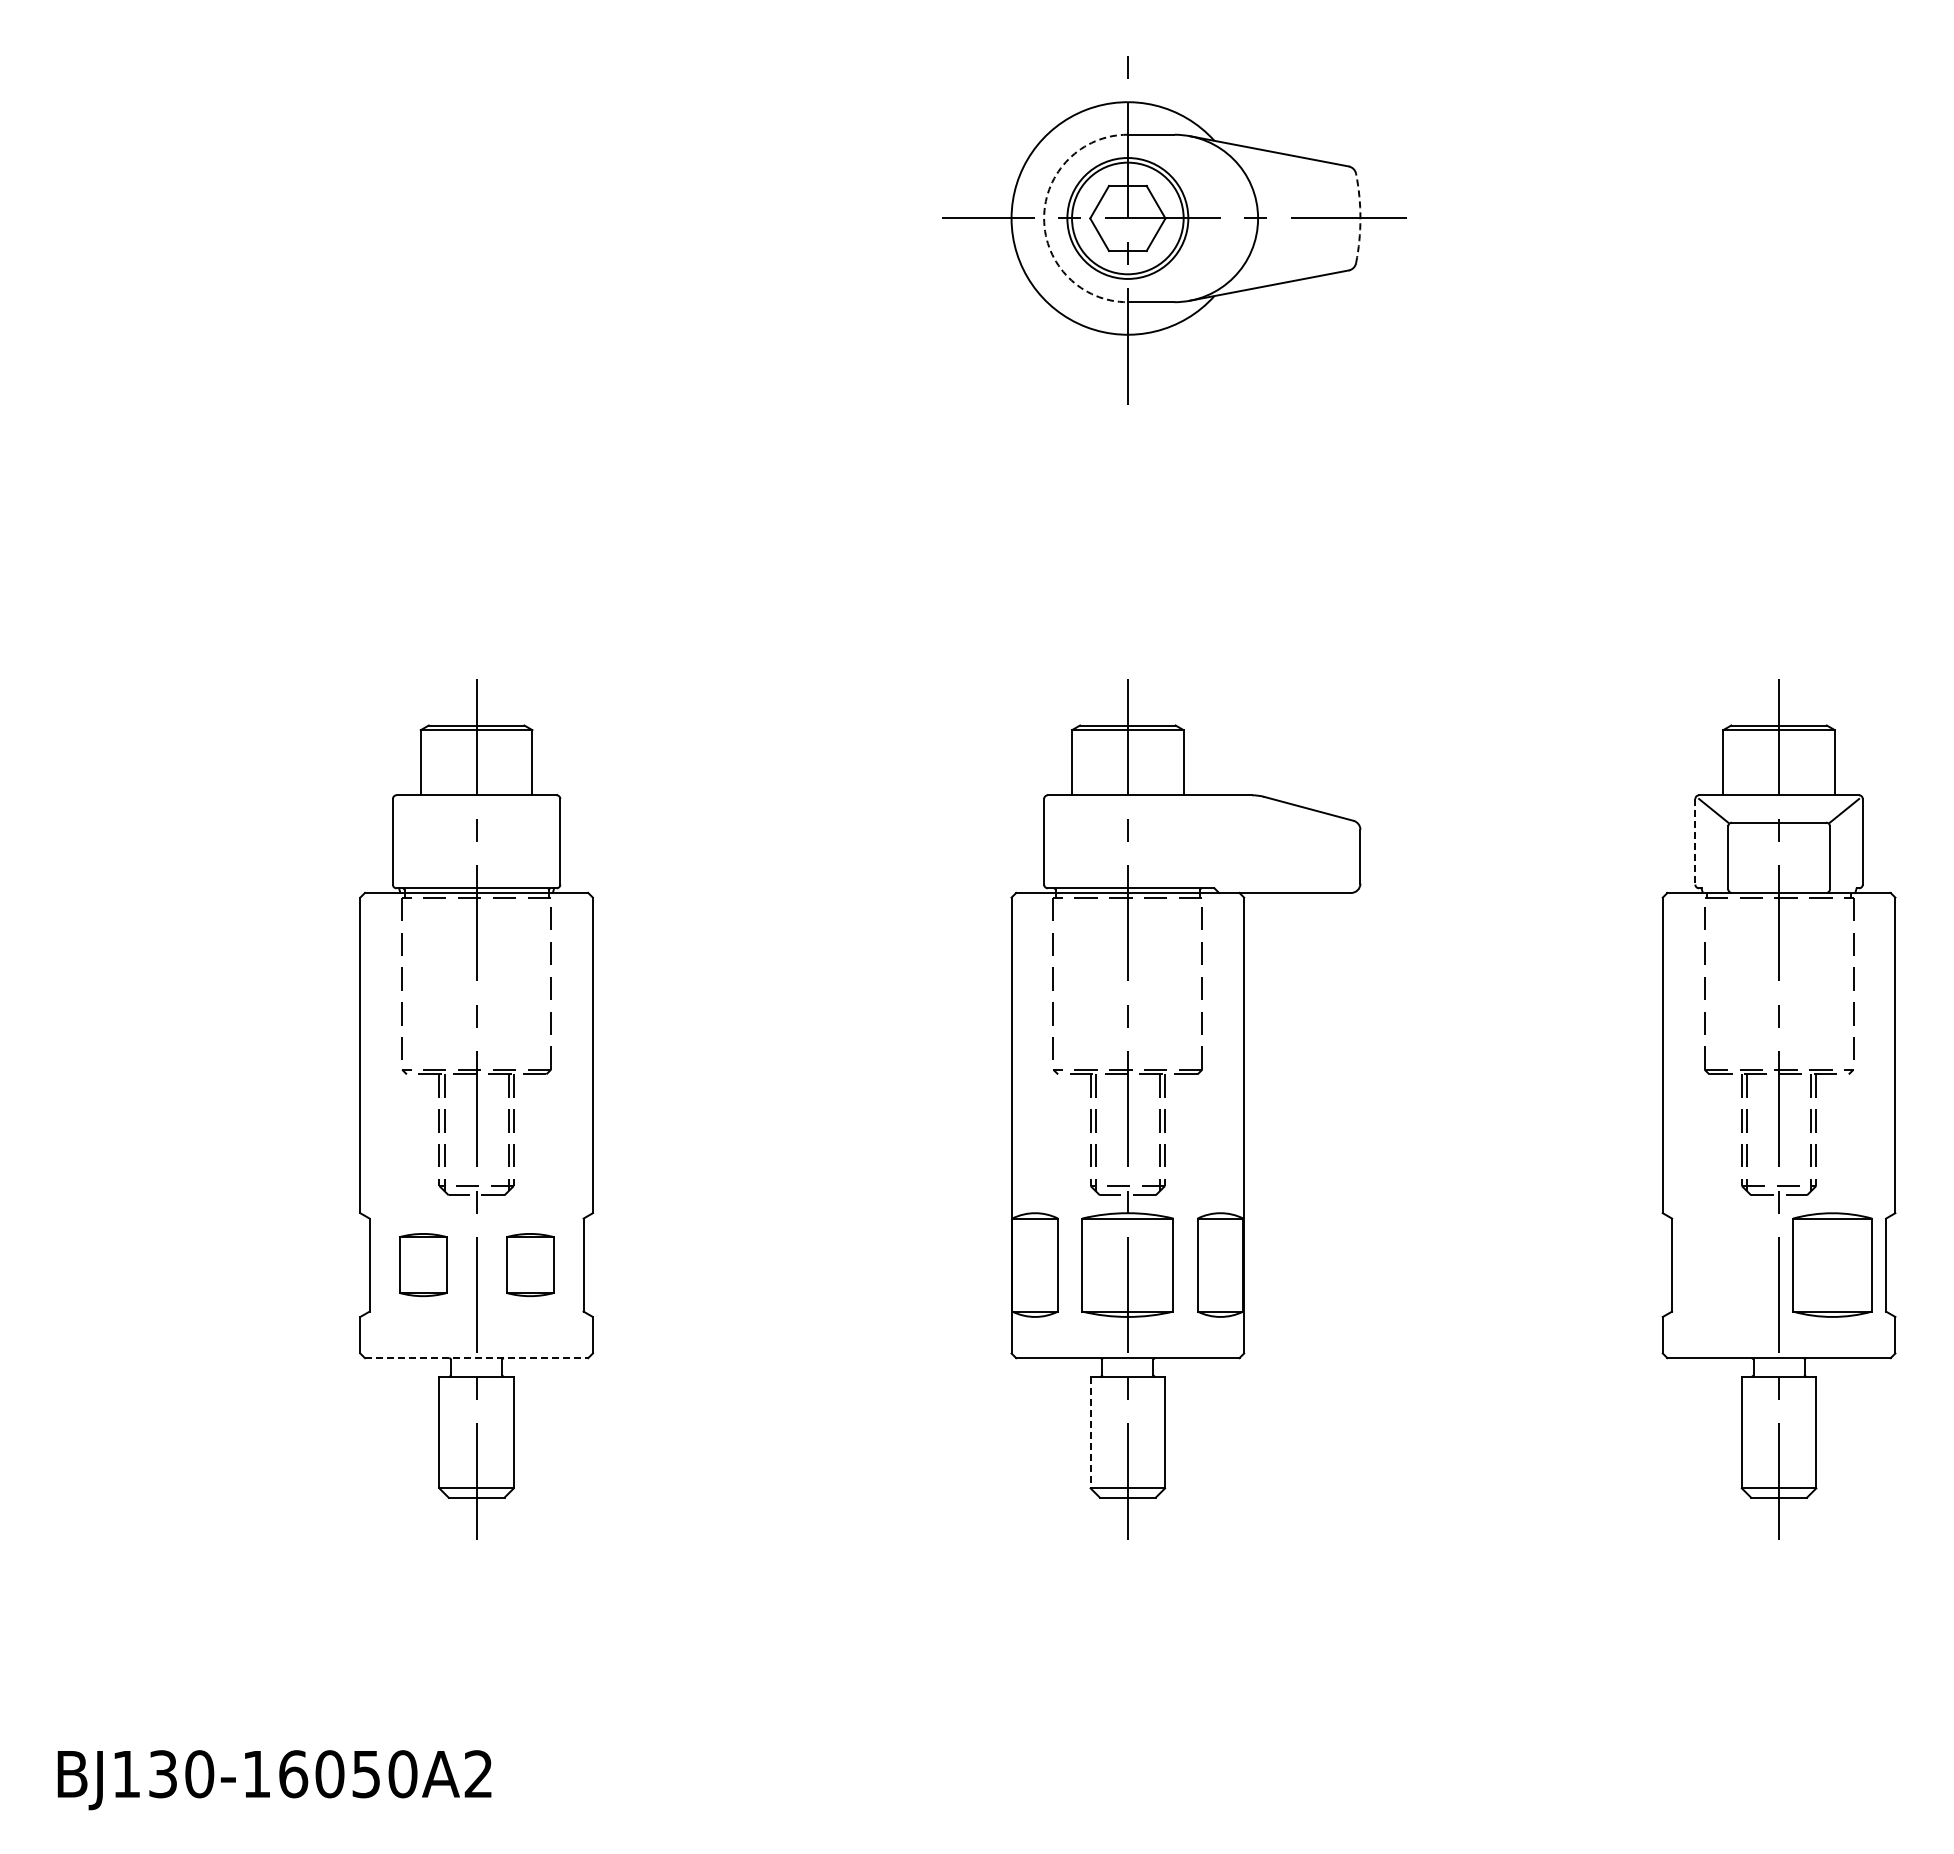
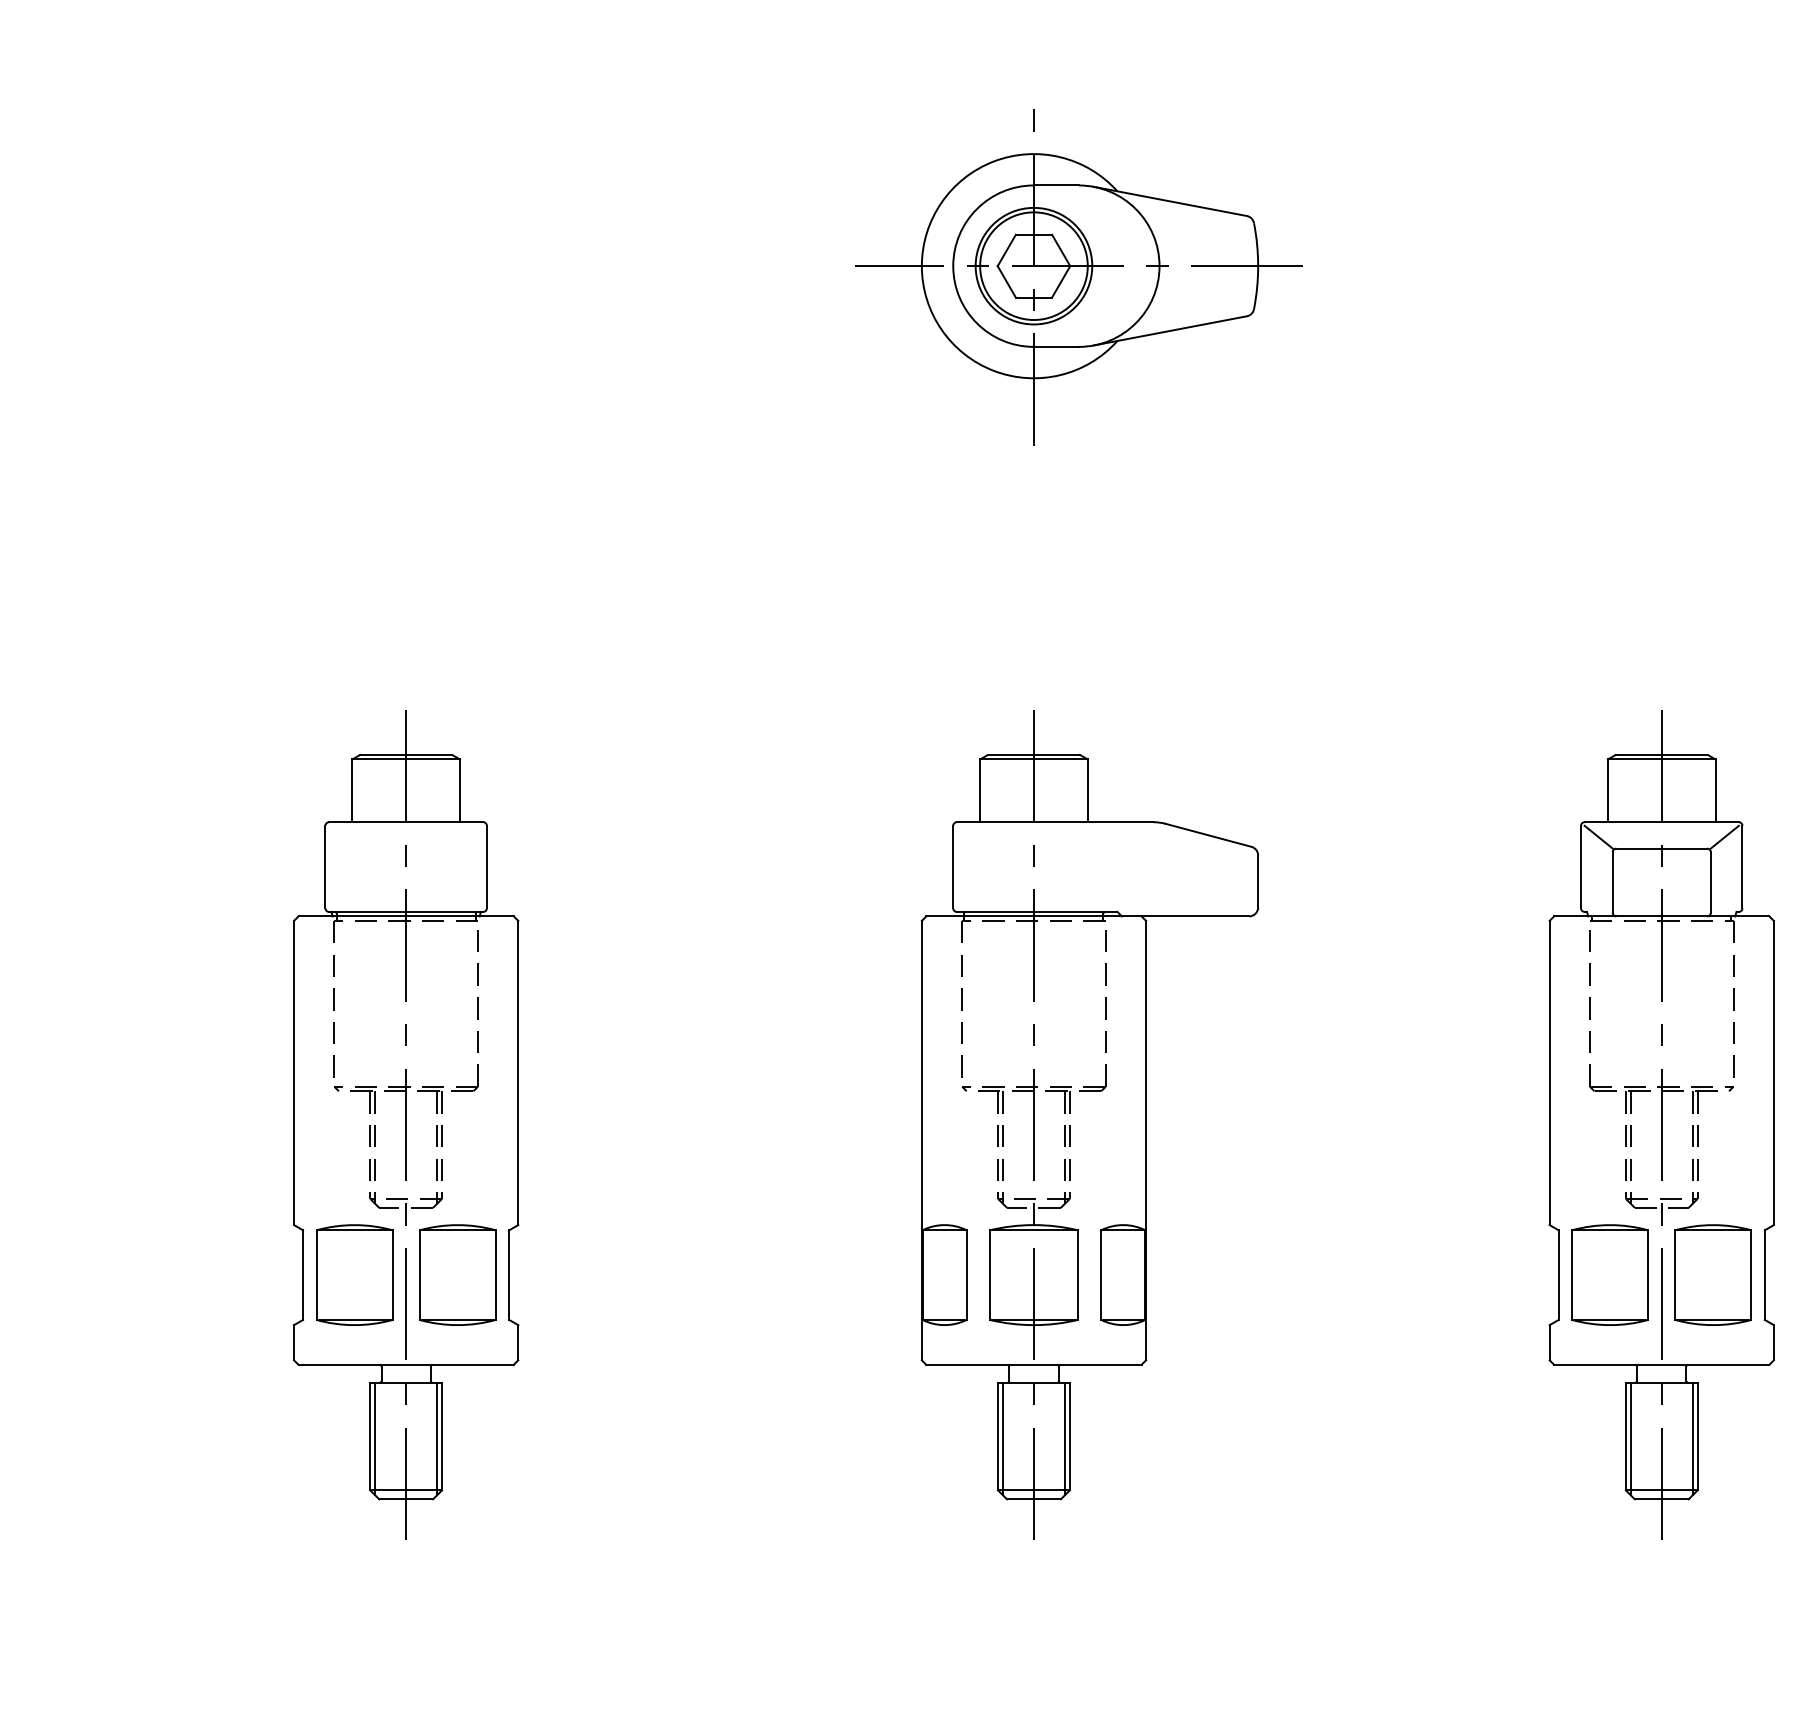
arc: (1044, 218) -> (953, 266), dashed -> solid
arc: (1360, 218) -> (1258, 266), dashed -> solid
line: (1695, 841) -> (1581, 866), dashed -> solid
part: (423, 1264) -> (354, 1274), size x1.67
part: (530, 1264) -> (458, 1274), size x1.67
part: (1725, 1264) -> (1610, 1274), added
line: (476, 1358) -> (406, 1365), dashed -> solid
line: (1090, 1432) -> (997, 1436), dashed -> solid
line: (444, 1434) -> (375, 1438), added
line: (508, 1434) -> (436, 1438), added
line: (1095, 1434) -> (1002, 1438), added
line: (1159, 1434) -> (1064, 1438), added
line: (1746, 1434) -> (1630, 1438), added
line: (1811, 1434) -> (1693, 1438), added

